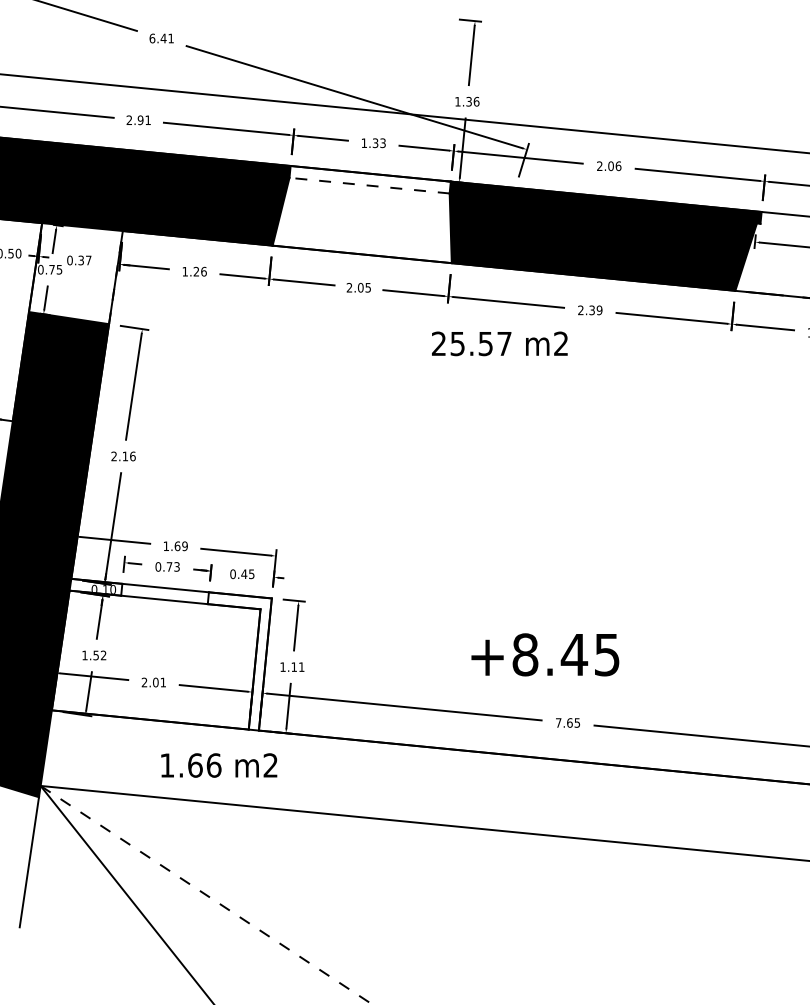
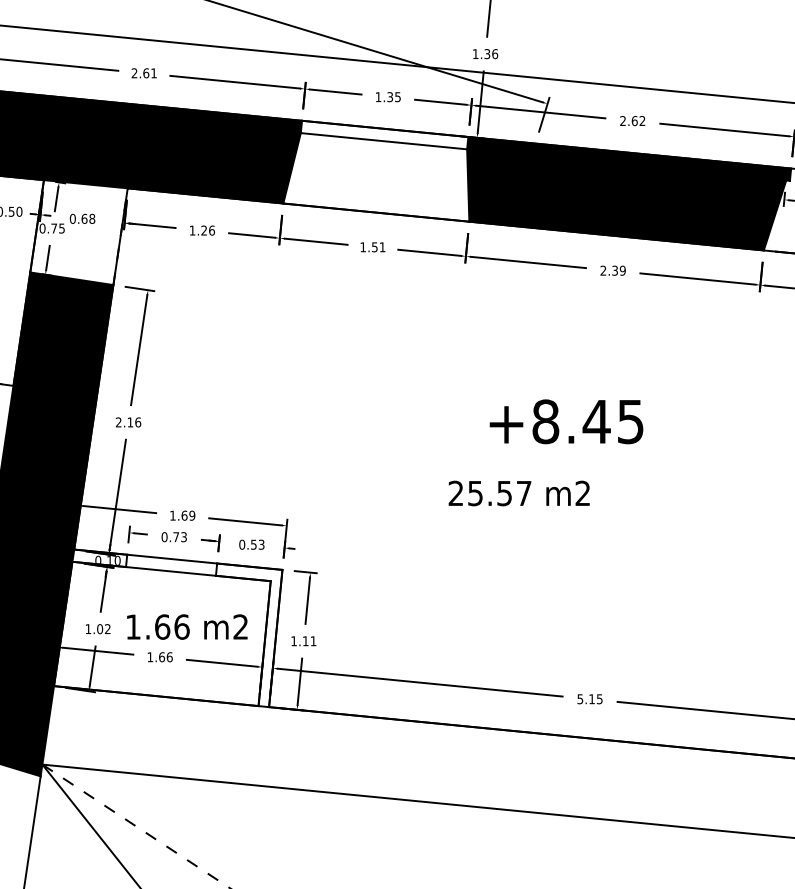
text: (140, 120) -> (146, 73), 2.91 -> 2.61
text: (382, 142) -> (397, 96), 1.33 -> 1.35
text: (614, 166) -> (638, 121), 2.06 -> 2.62
line: (369, 185) -> (383, 141), dashed -> solid
text: (84, 260) -> (87, 218), 0.37 -> 0.68
text: (358, 287) -> (372, 246), 2.05 -> 1.51
text: (499, 343) -> (518, 493), moved
text: (247, 574) -> (257, 545), 0.45 -> 0.53
text: (545, 654) -> (566, 421), moved
text: (96, 655) -> (100, 629), 1.52 -> 1.02
text: (153, 682) -> (159, 657), 2.01 -> 1.66
text: (564, 722) -> (586, 698), 7.65 -> 5.15
text: (219, 765) -> (187, 627), moved

